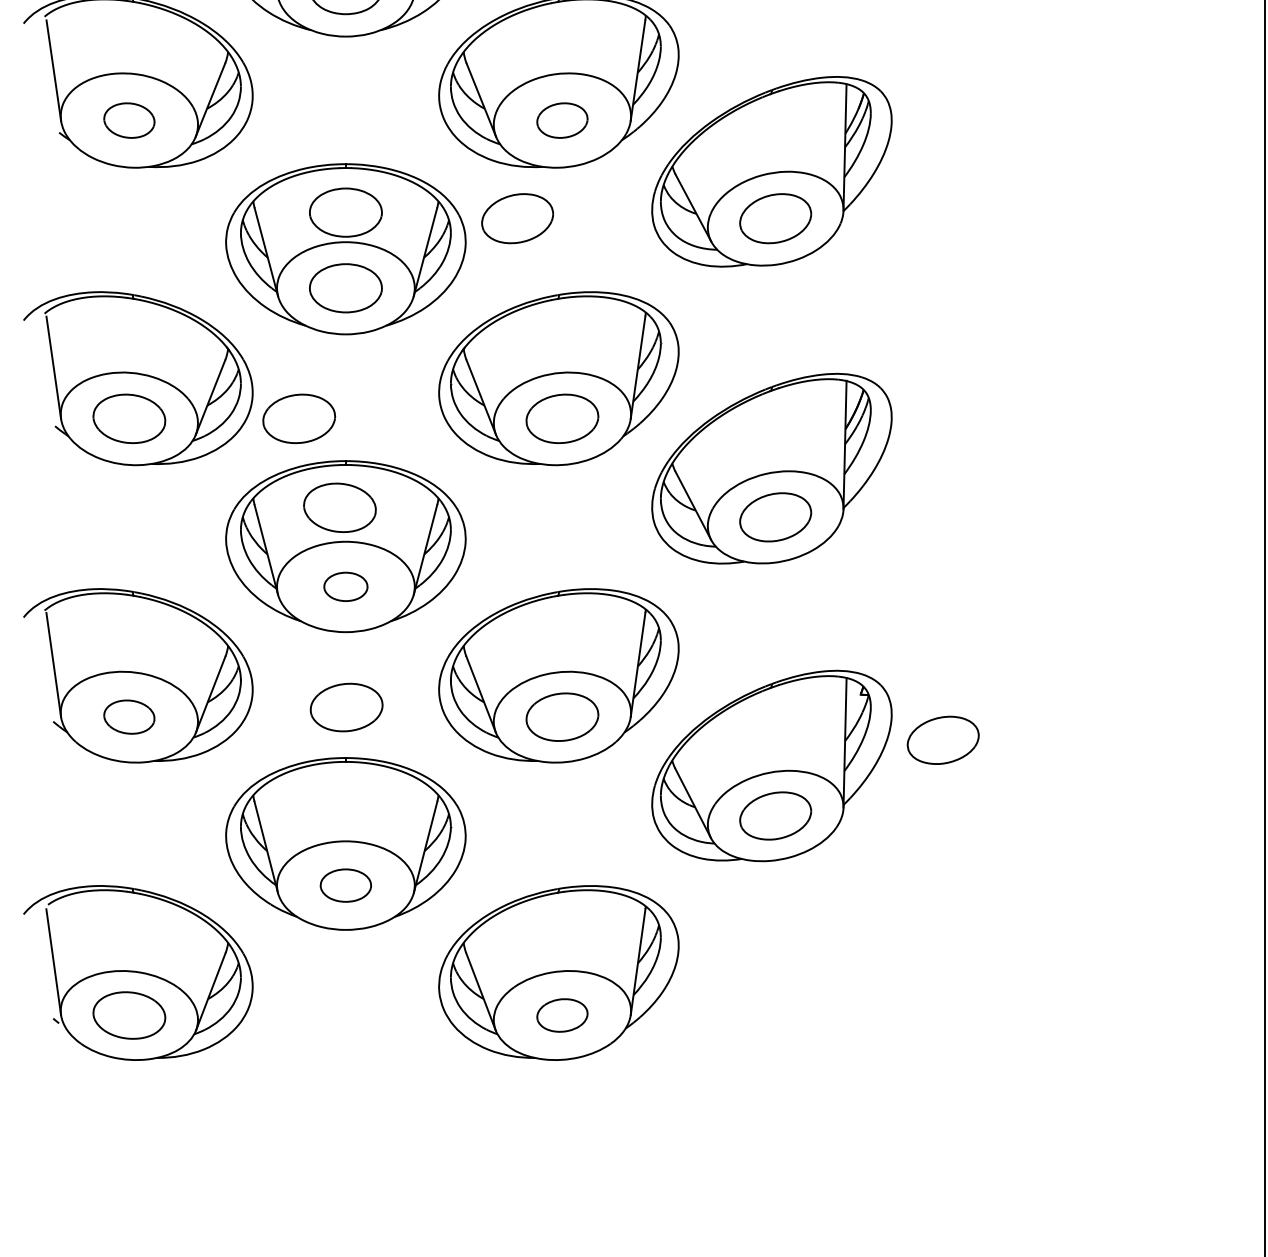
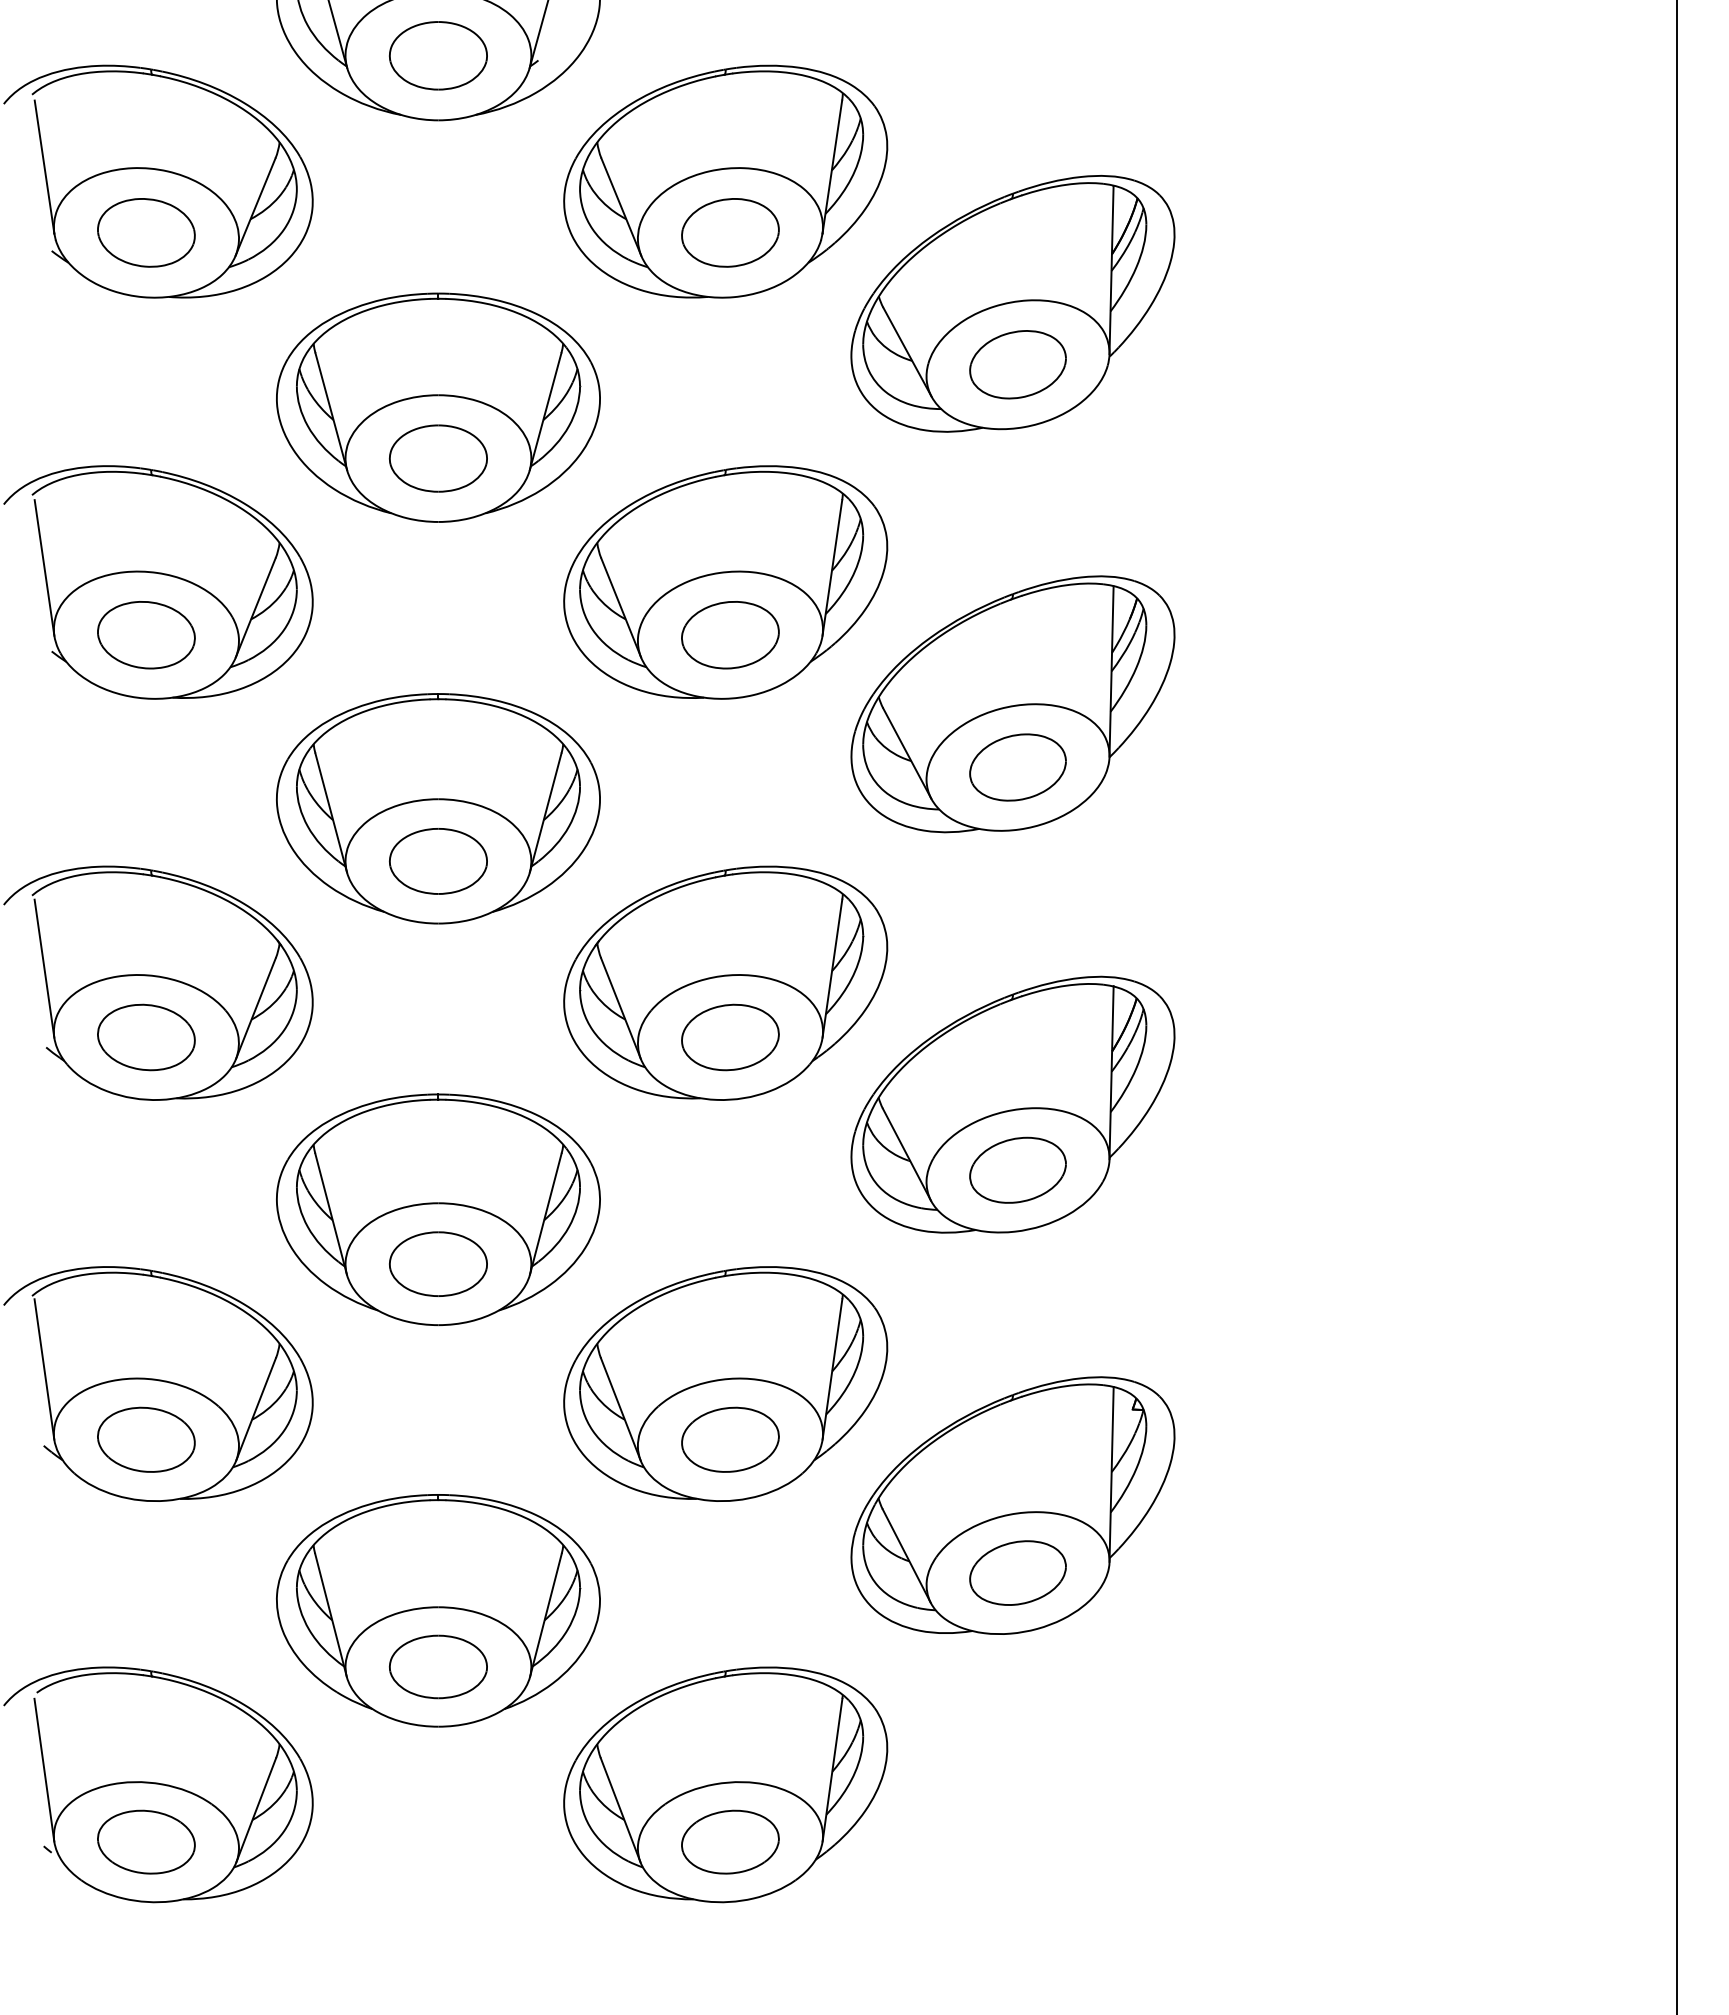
part: (129, 120) -> (146, 635), size x1.43
part: (562, 120) -> (730, 635), size x1.43
part: (345, 212) -> (438, 759), removed
part: (517, 218) -> (669, 767), removed
part: (299, 418) -> (375, 1037), removed
part: (340, 507) -> (430, 1157), removed
part: (345, 586) -> (438, 1263), size x1.67
part: (346, 707) -> (439, 1426), removed
part: (129, 716) -> (146, 1439), size x1.43
part: (942, 739) -> (1243, 1470), removed
part: (345, 885) -> (438, 1666), size x1.43
part: (562, 1015) -> (730, 1841), size x1.43

